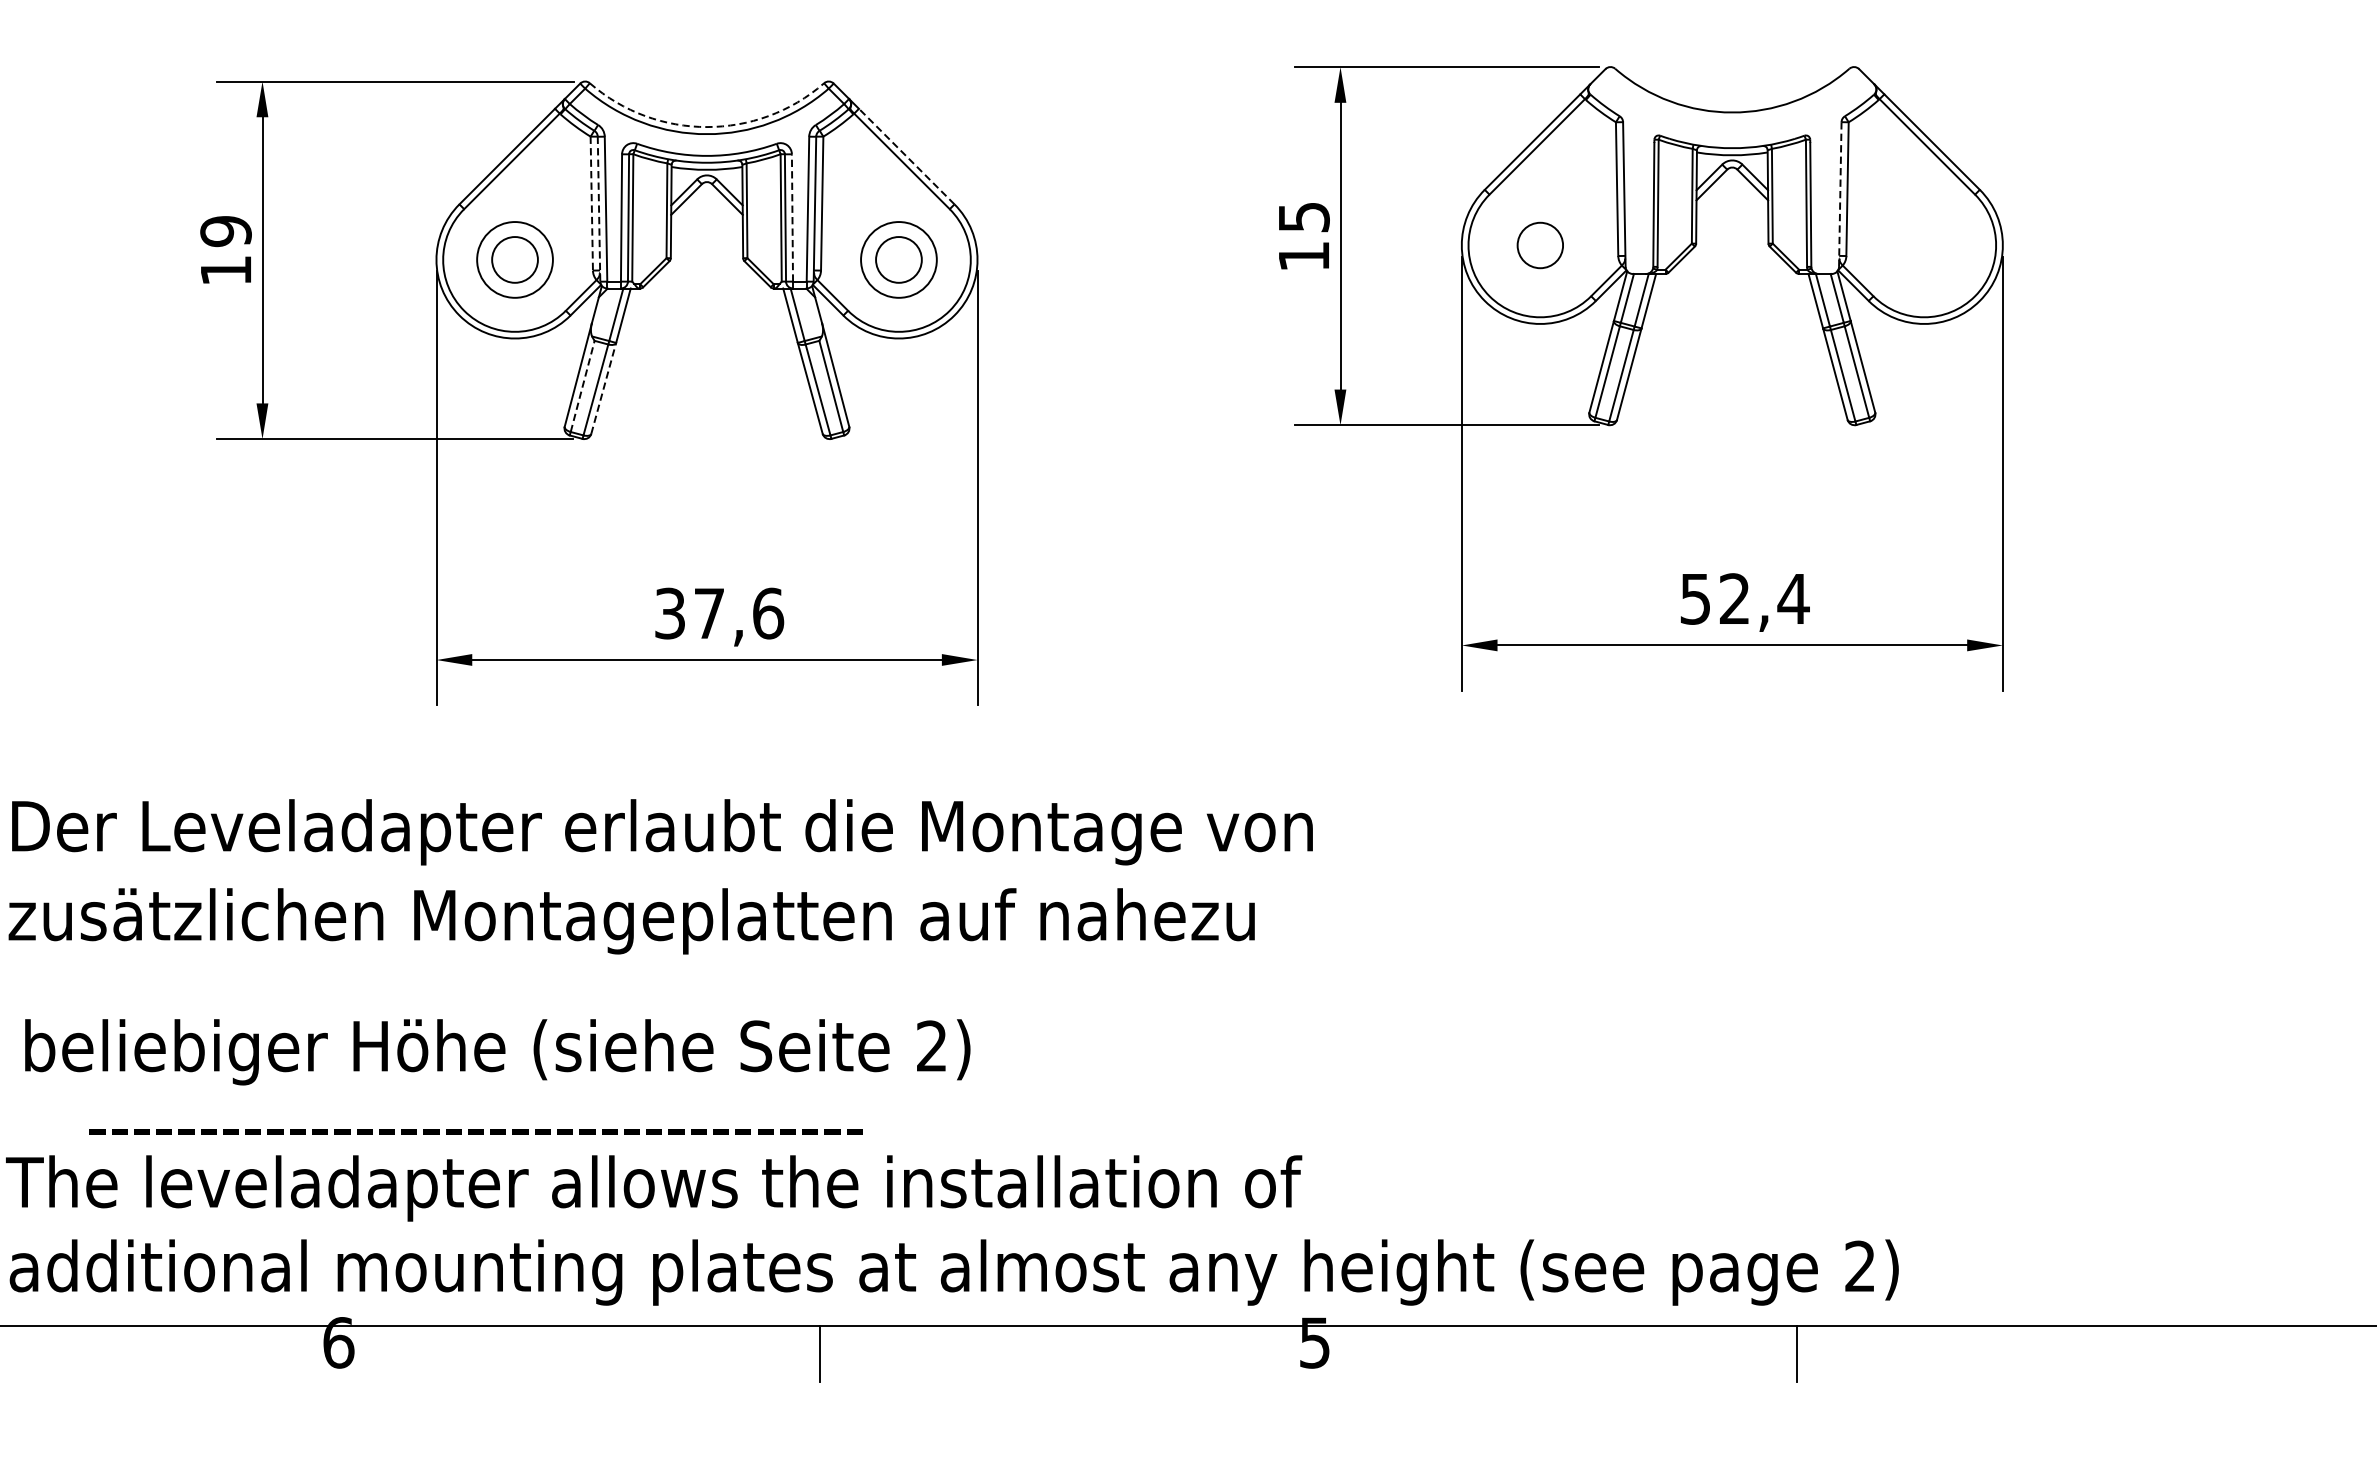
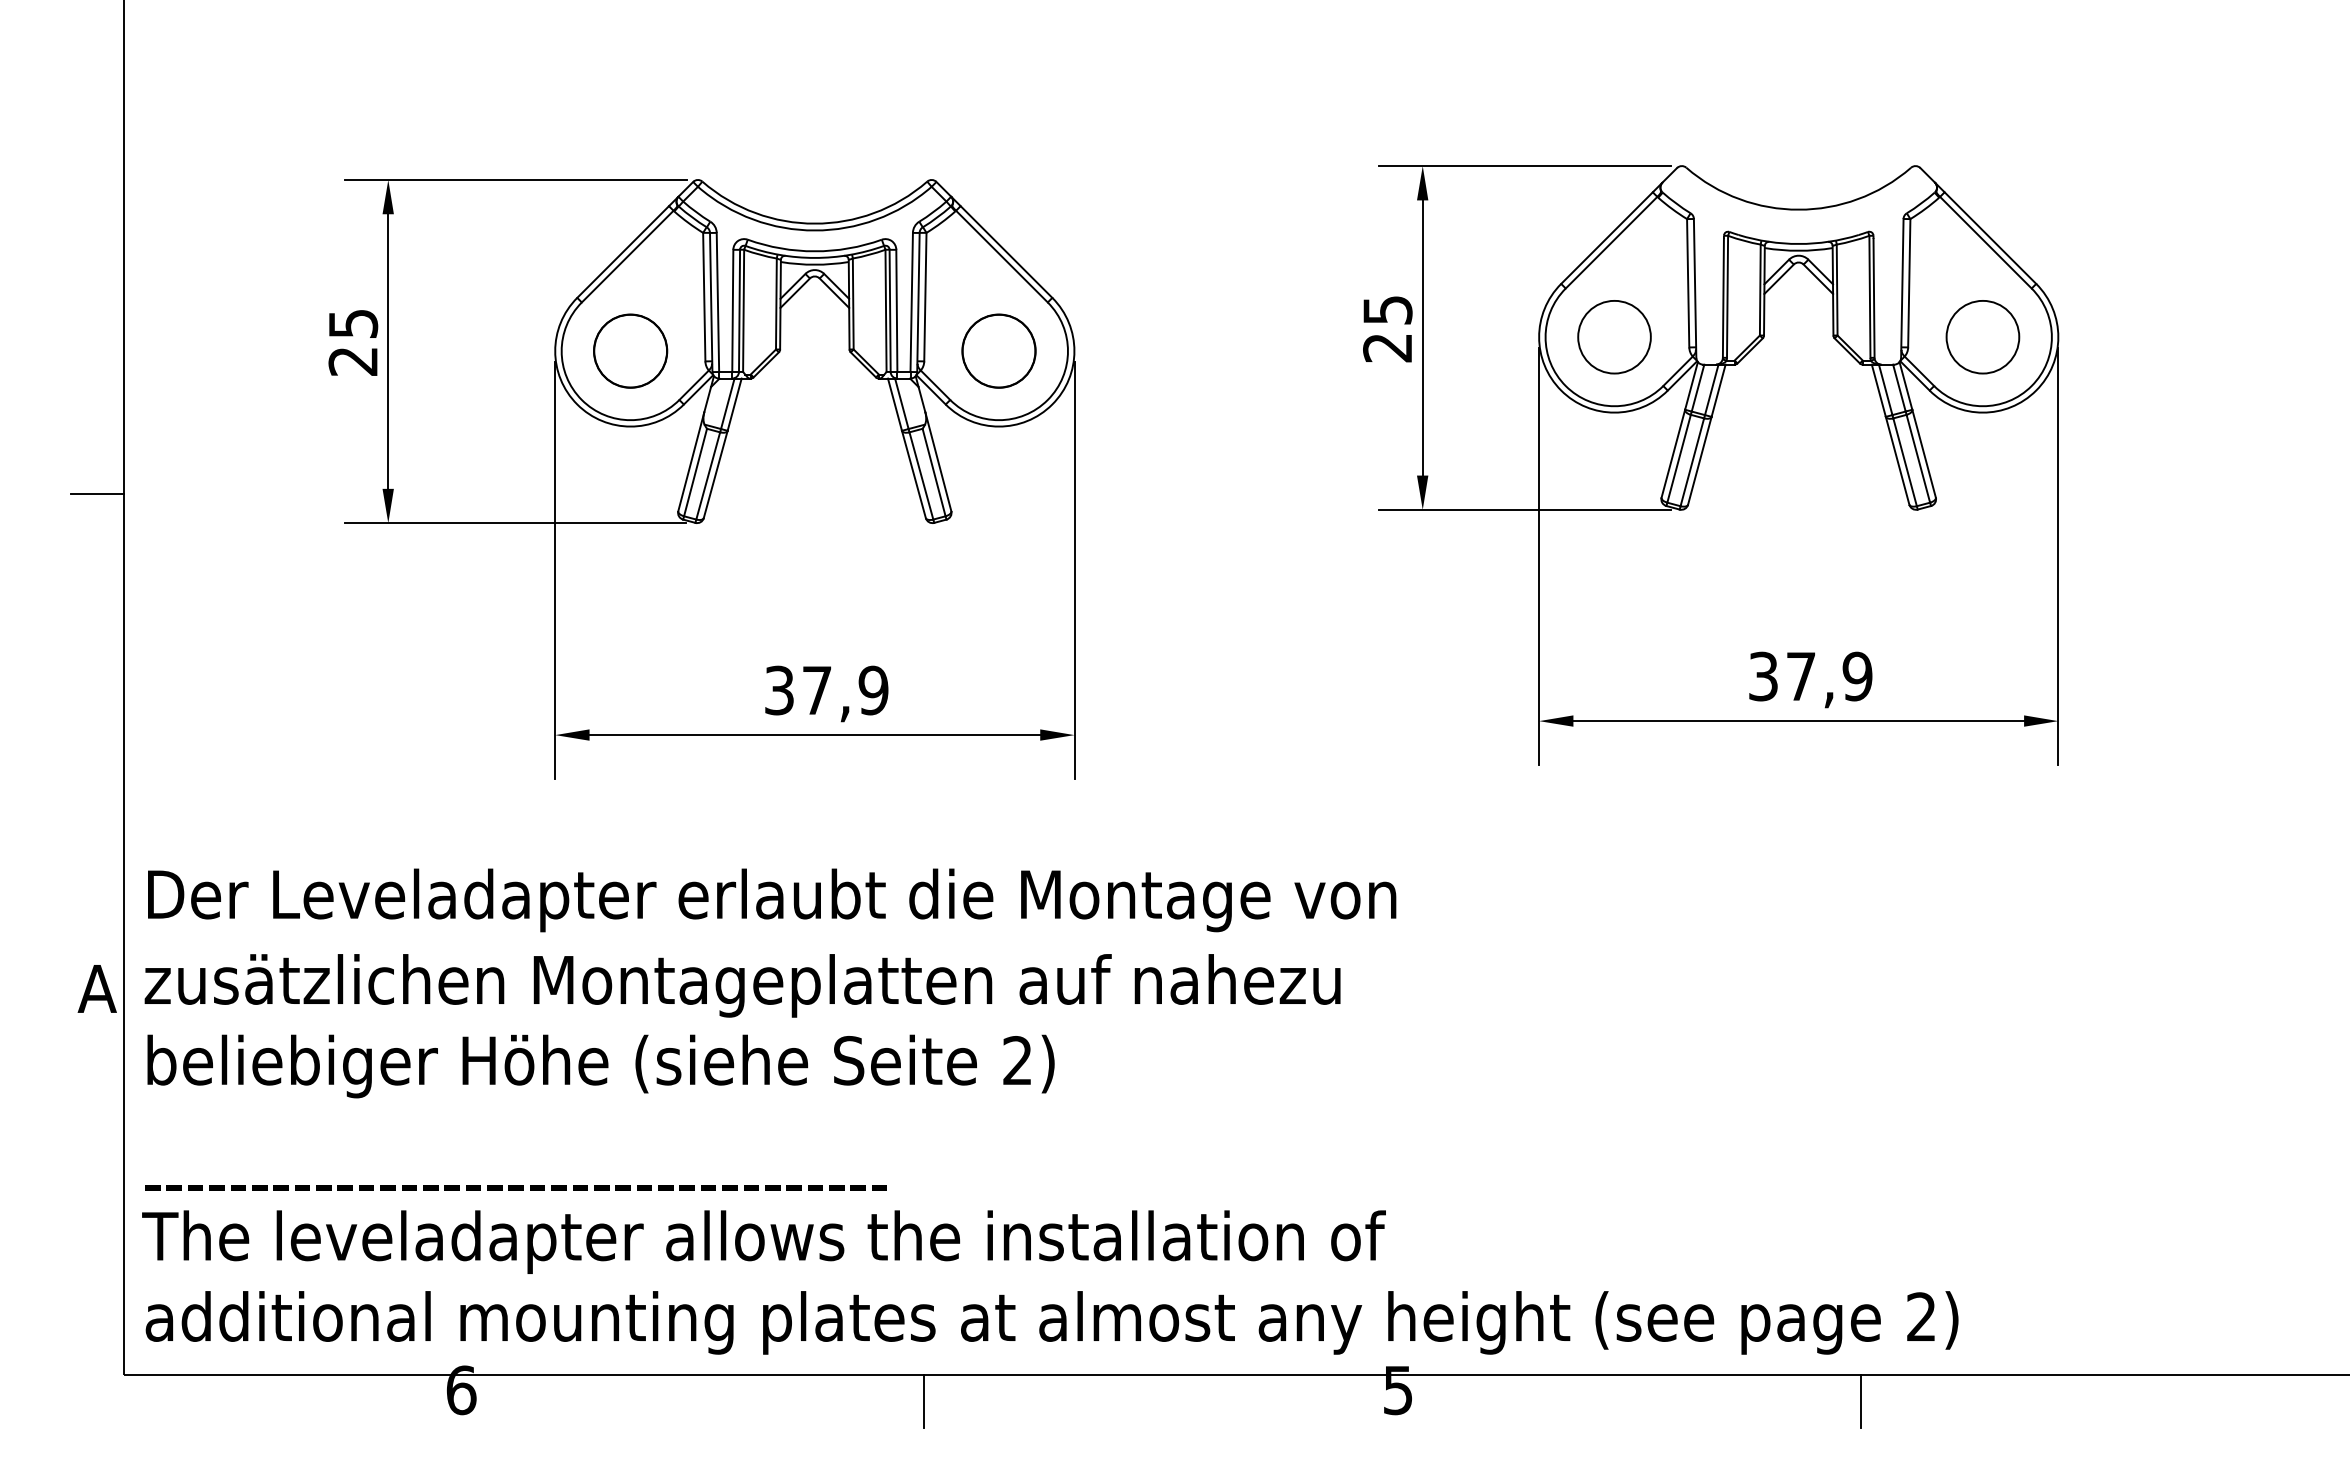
arc: (706, 126) -> (814, 223), dashed -> solid
line: (906, 157) -> (1006, 252), dashed -> solid
line: (1840, 194) -> (1902, 288), dashed -> solid
line: (592, 203) -> (704, 297), dashed -> solid
line: (599, 209) -> (711, 302), dashed -> solid
line: (792, 217) -> (896, 310), dashed -> solid
circle: (1540, 245) -> (1614, 337), size x1.67
circle: (1923, 245) -> (1982, 337), added
text: (226, 250) -> (353, 342), 19 -> 25
text: (1303, 257) -> (1387, 348), 15 -> 25
circle: (514, 259) -> (630, 350), size x1.67
circle: (898, 259) -> (998, 350), size x1.67
line: (582, 386) -> (695, 472), dashed -> solid
line: (603, 387) -> (715, 473), dashed -> solid
text: (1745, 598) -> (1811, 676), 52,4 -> 37,9
text: (768, 613) -> (873, 690), 37,6 -> 37,9
text: (497, 1052) -> (600, 1066), moved
text: (475, 1131) -> (515, 1187), moved

